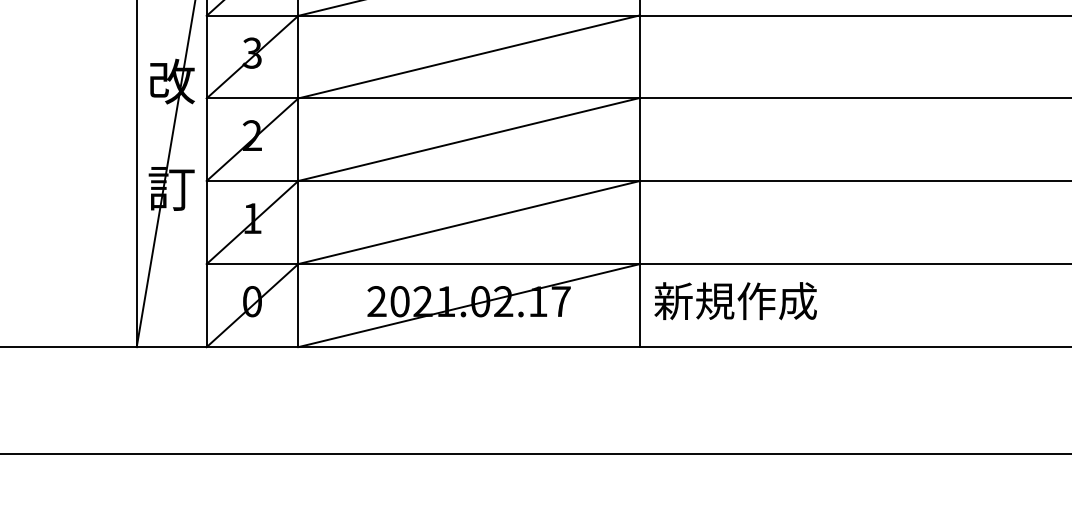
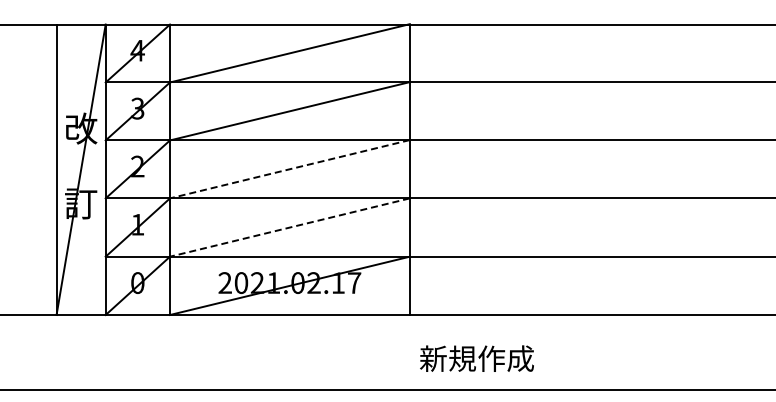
line: (468, 139) -> (289, 169), solid -> dashed
line: (468, 222) -> (289, 227), solid -> dashed
text: (734, 300) -> (476, 358), moved

